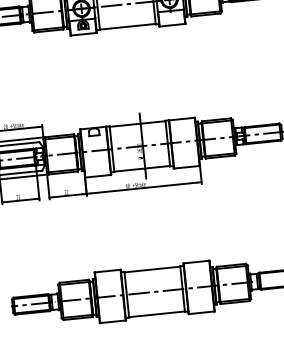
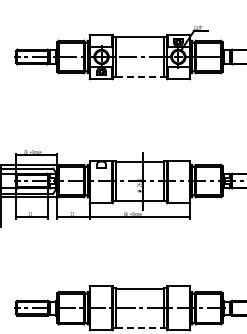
line: (128, 26) -> (140, 76), solid -> dashed
line: (157, 313) -> (140, 327), solid -> dashed

